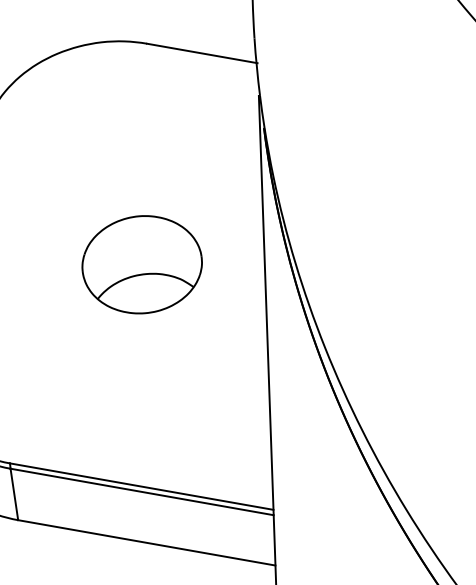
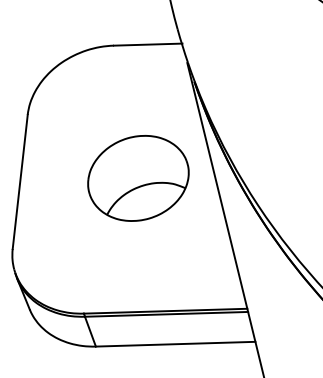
part: (142, 264) -> (138, 178), size x1.4

